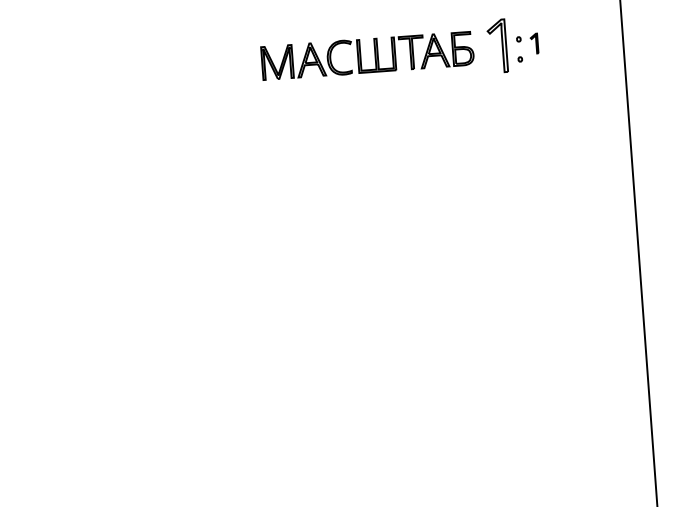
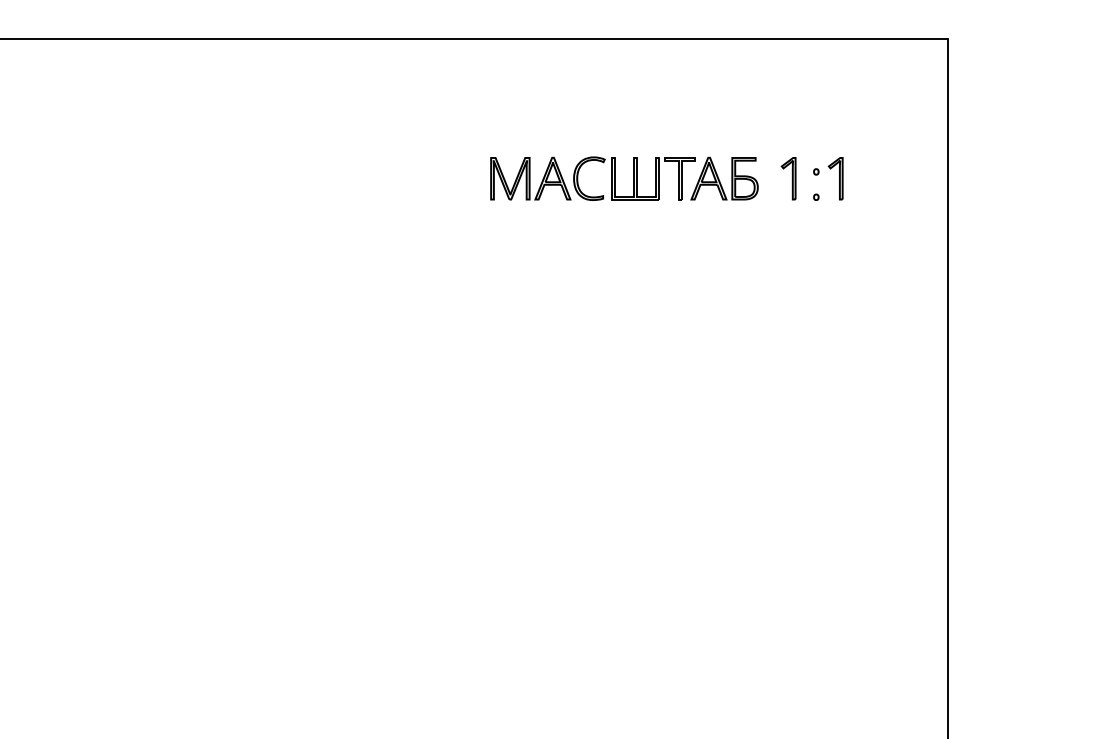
part: (534, 43) -> (835, 178), size x1.67
part: (497, 46) -> (788, 178), size x0.62

